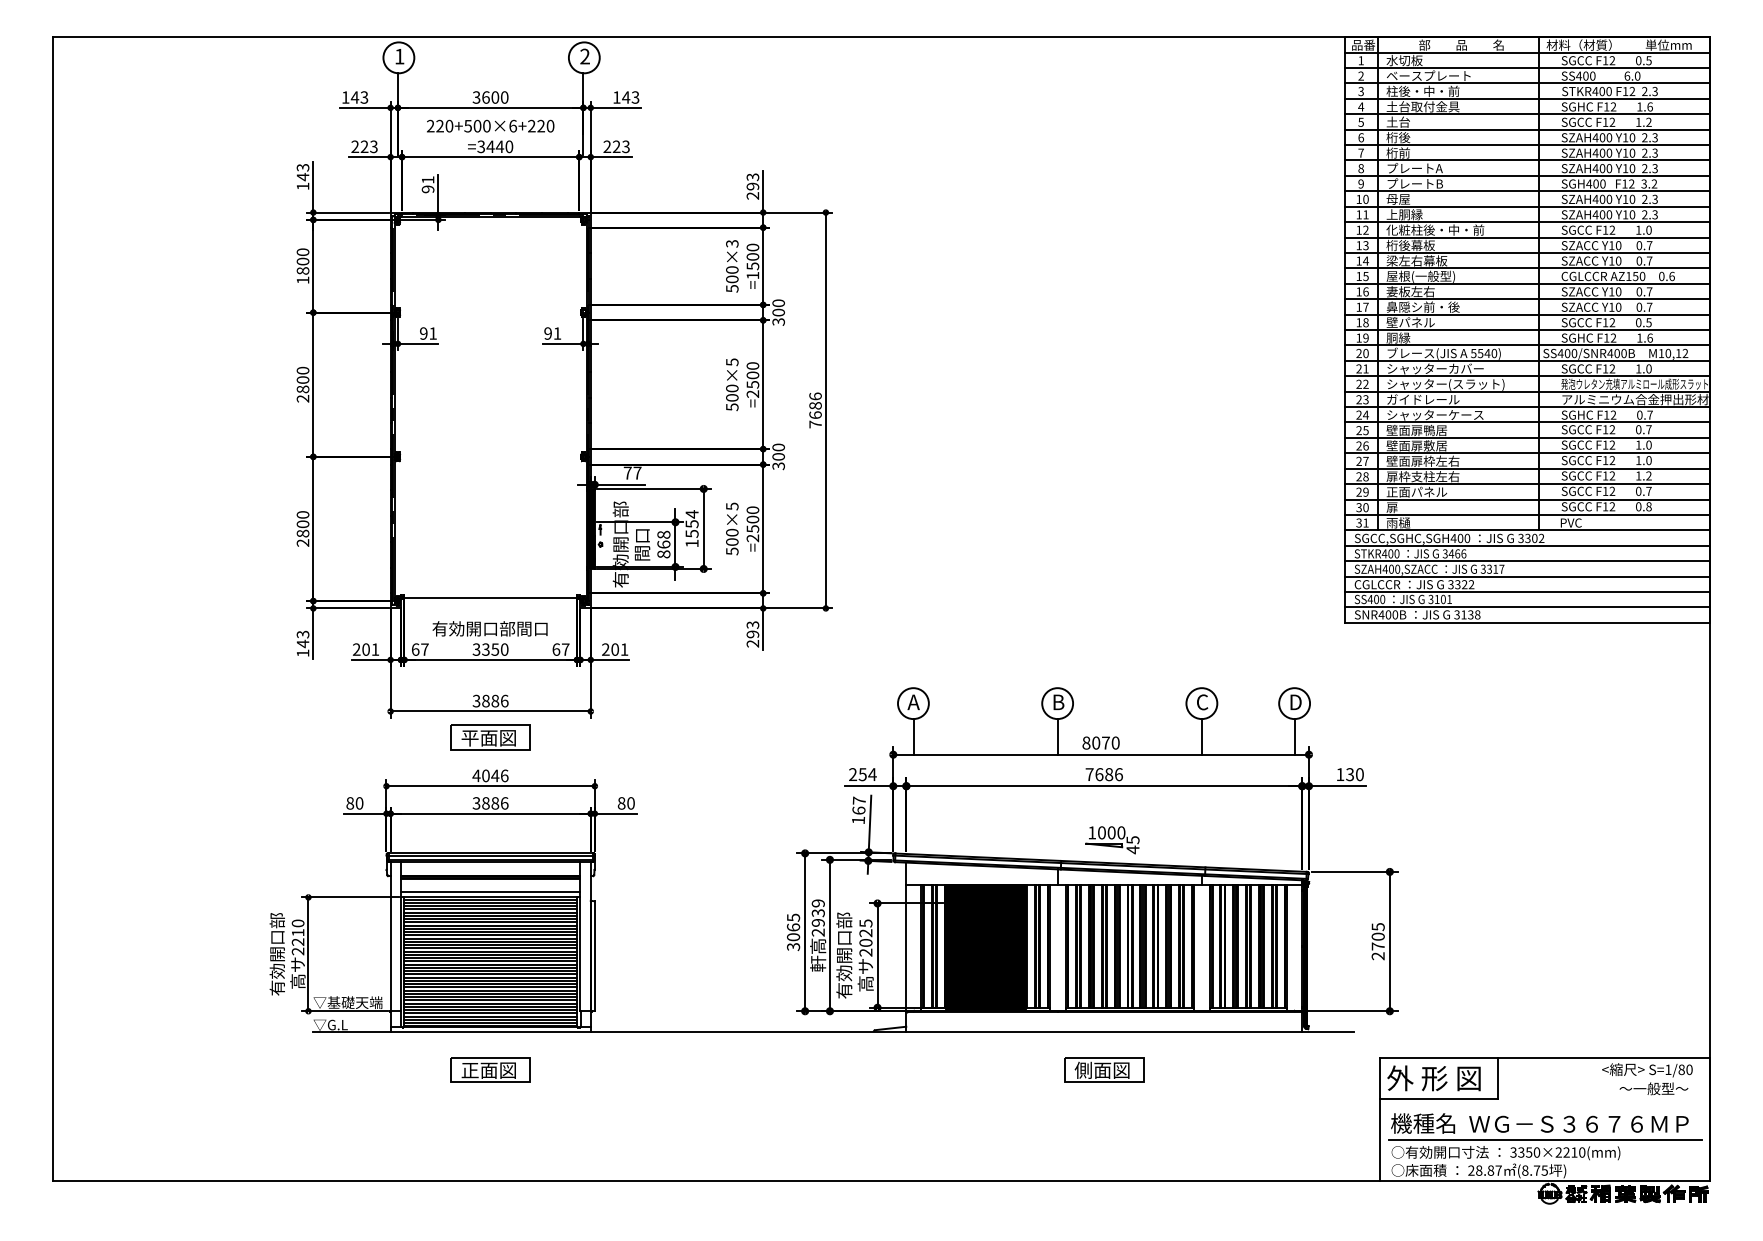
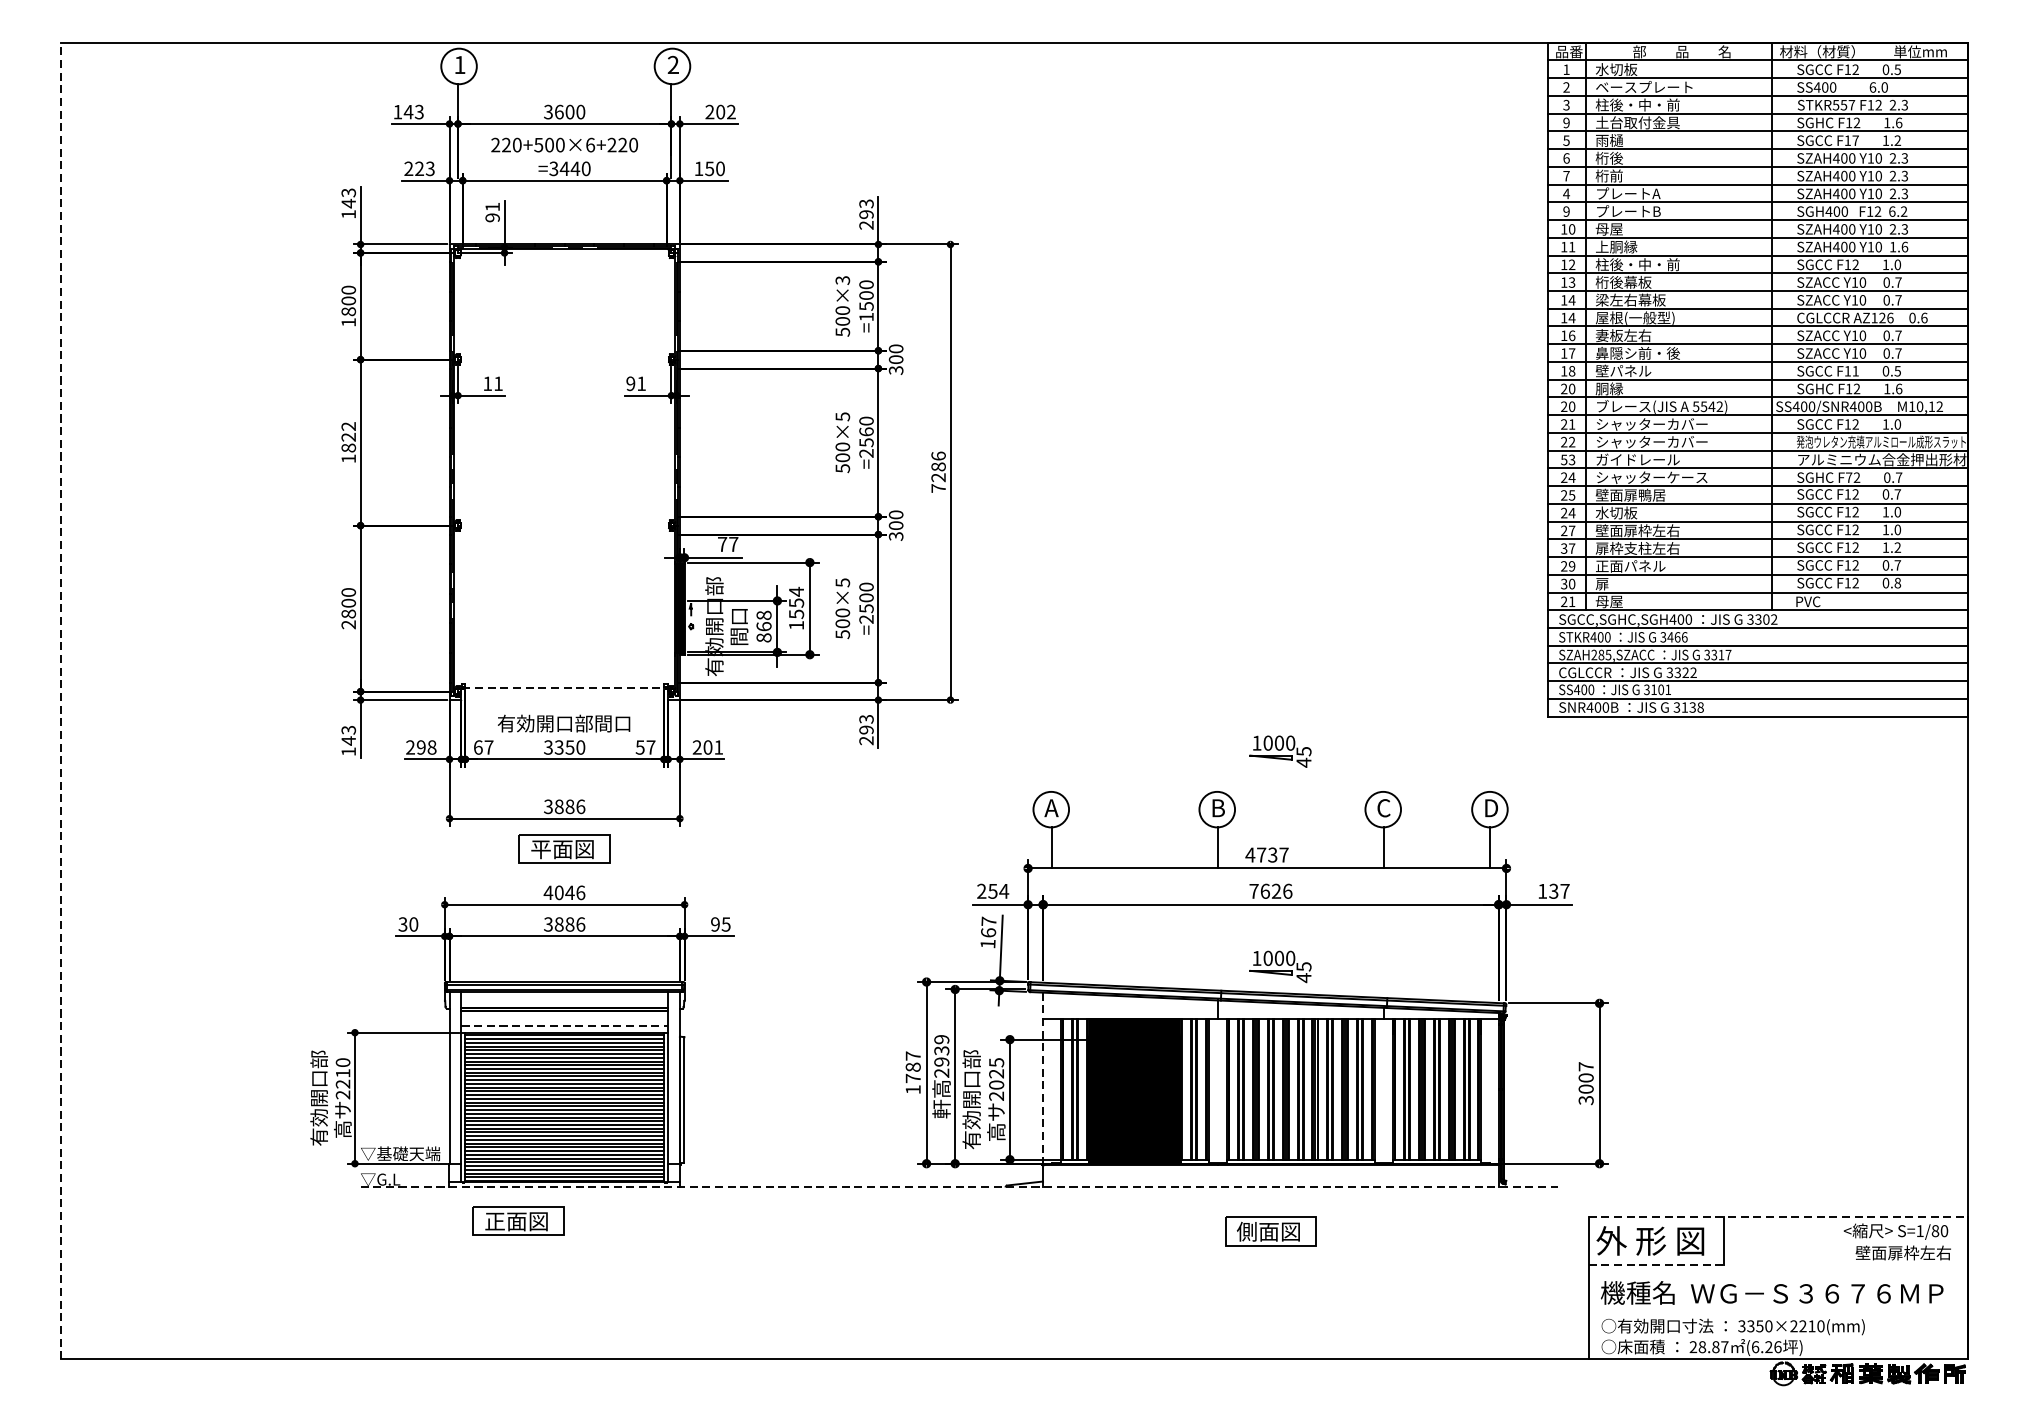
text: (1601, 91) -> (1843, 105), STKR400 -> STKR557
text: (626, 97) -> (721, 112), 143 -> 202
text: (1361, 106) -> (1566, 122), 4 -> 9
text: (1398, 121) -> (1609, 139), 土台 -> 雨樋
text: (1612, 121) -> (1855, 139), F12 -> F17
text: (616, 146) -> (709, 168), 223 -> 150
text: (1361, 168) -> (1566, 193), 8 -> 4
text: (1644, 183) -> (1892, 211), 3.2 -> 6.2
text: (1650, 214) -> (1899, 246), 2.3 -> 1.6
text: (1435, 229) -> (1652, 263), 化粧柱後・中・前 -> 柱後・中・前
text: (1365, 276) -> (1571, 318), 15 -> 14
text: (1639, 276) -> (1886, 318), AZ150 -> AZ126
text: (1612, 322) -> (1855, 371), F12 -> F11
text: (423, 333) -> (487, 383), 91 -> 11
text: (1362, 337) -> (1568, 388), 19 -> 20
text: (1494, 353) -> (1720, 406), 5540) -> 5542)
text: (752, 375) -> (866, 432), =2500 -> =2560
text: (302, 384) -> (348, 442), 2800 -> 1822
text: (1476, 384) -> (1699, 442), シャッター(スラット) -> シャッターカバー
text: (1358, 399) -> (1563, 459), 23 -> 53
text: (815, 414) -> (938, 476), 7686 -> 7286
text: (1606, 414) -> (1848, 476), F12 -> F72
text: (1365, 445) -> (1571, 512), 26 -> 24
text: (1416, 445) -> (1630, 512), 壁面扉敷居 -> 水切板
text: (1362, 476) -> (1568, 548), 28 -> 37
text: (1397, 522) -> (1608, 601), 雨樋 -> 母屋
text: (1358, 523) -> (1563, 602), 31 -> 21
text: (1391, 568) -> (1601, 654), SZAH400,SZACC -> SZAH285,SZACC
line: (491, 597) -> (565, 687), solid -> dashed
line: (52, 608) -> (60, 700), solid -> dashed
text: (370, 649) -> (426, 747), 201 -> 298
text: (556, 649) -> (640, 747), 67 -> 57
part: (1112, 653) -> (1280, 751), added
text: (1100, 742) -> (1266, 854), 8070 -> 4737
text: (1109, 774) -> (1276, 891), 7686 -> 7626
text: (1359, 774) -> (1564, 891), 130 -> 137
text: (350, 803) -> (403, 924), 80 -> 30
text: (625, 803) -> (719, 924), 80 -> 95
line: (490, 891) -> (564, 1025), solid -> dashed
text: (793, 932) -> (913, 1073), 3065 -> 1787
line: (906, 937) -> (1043, 1078), solid -> dashed
text: (1377, 941) -> (1585, 1083), 2705 -> 3007
line: (834, 1031) -> (960, 1187), solid -> dashed
line: (1545, 1057) -> (1778, 1216), solid -> dashed
part: (490, 1069) -> (518, 1220), moved
text: (1653, 1088) -> (1902, 1252), ～一般型～ -> 壁面扉枠左右
line: (1439, 1098) -> (1656, 1264), solid -> dashed
line: (1544, 1140) -> (1777, 1312), removed
text: (1535, 1170) -> (1767, 1346), (8.75 -> (6.26

